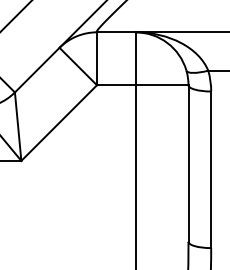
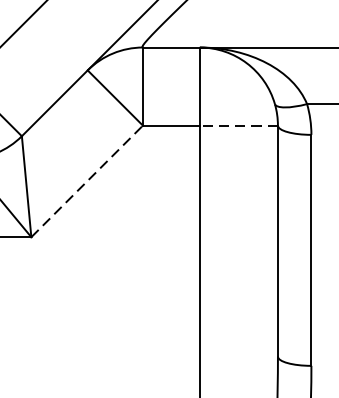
line: (161, 85) -> (238, 125), solid -> dashed
line: (59, 122) -> (87, 180), solid -> dashed

